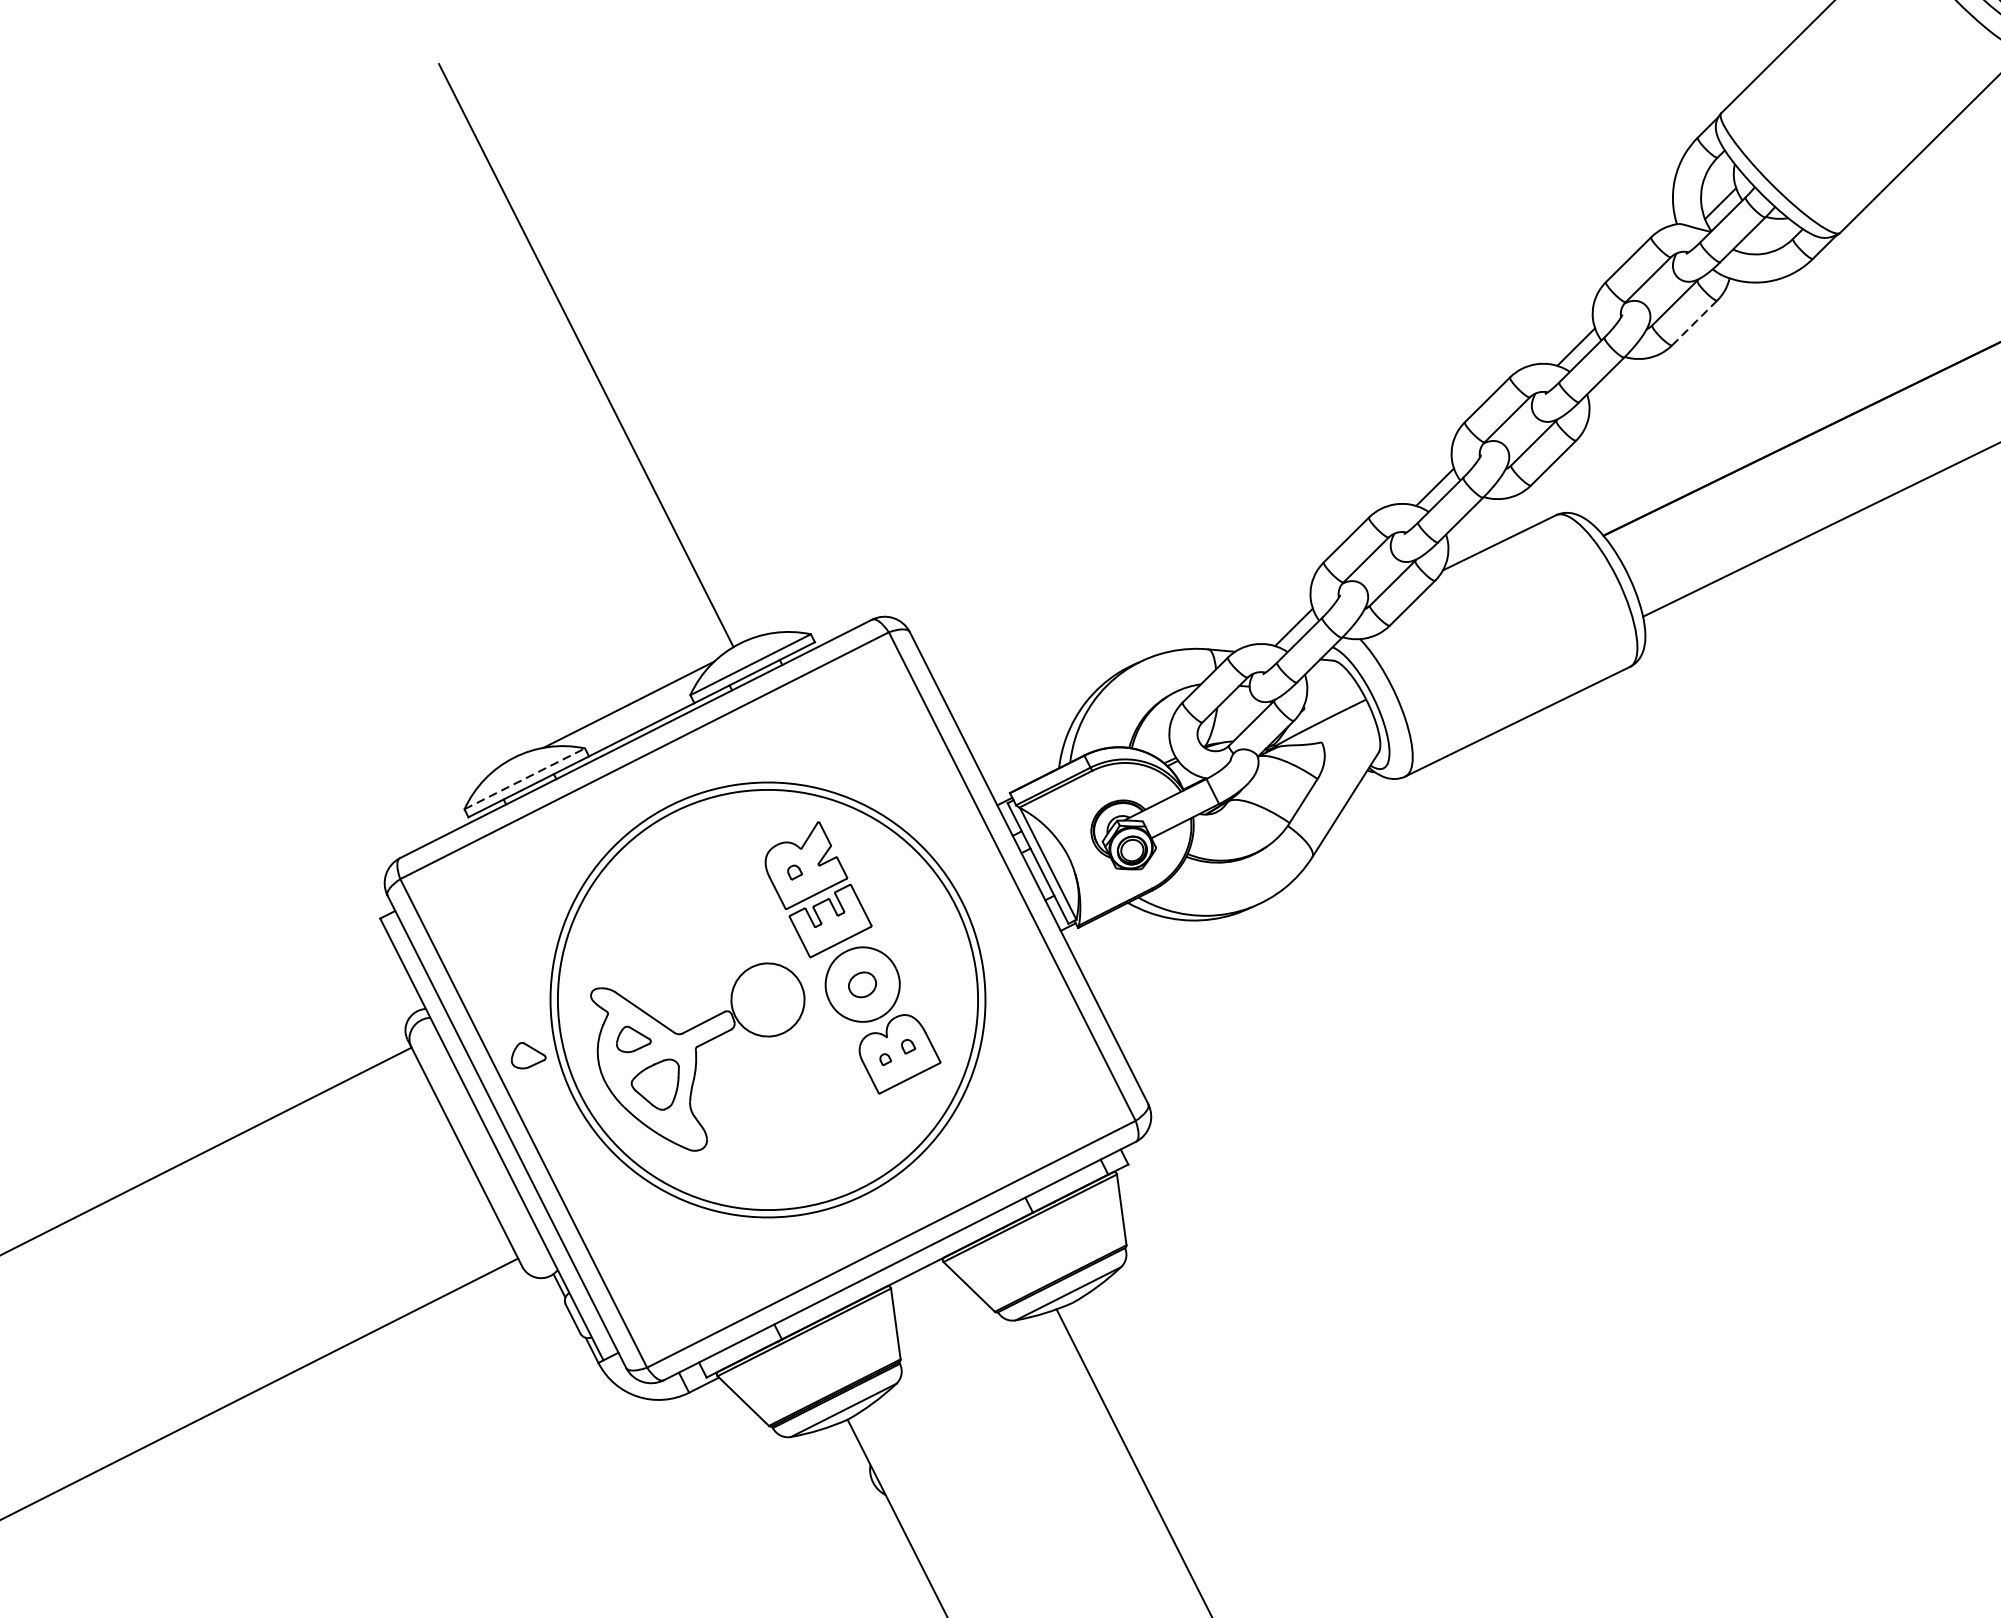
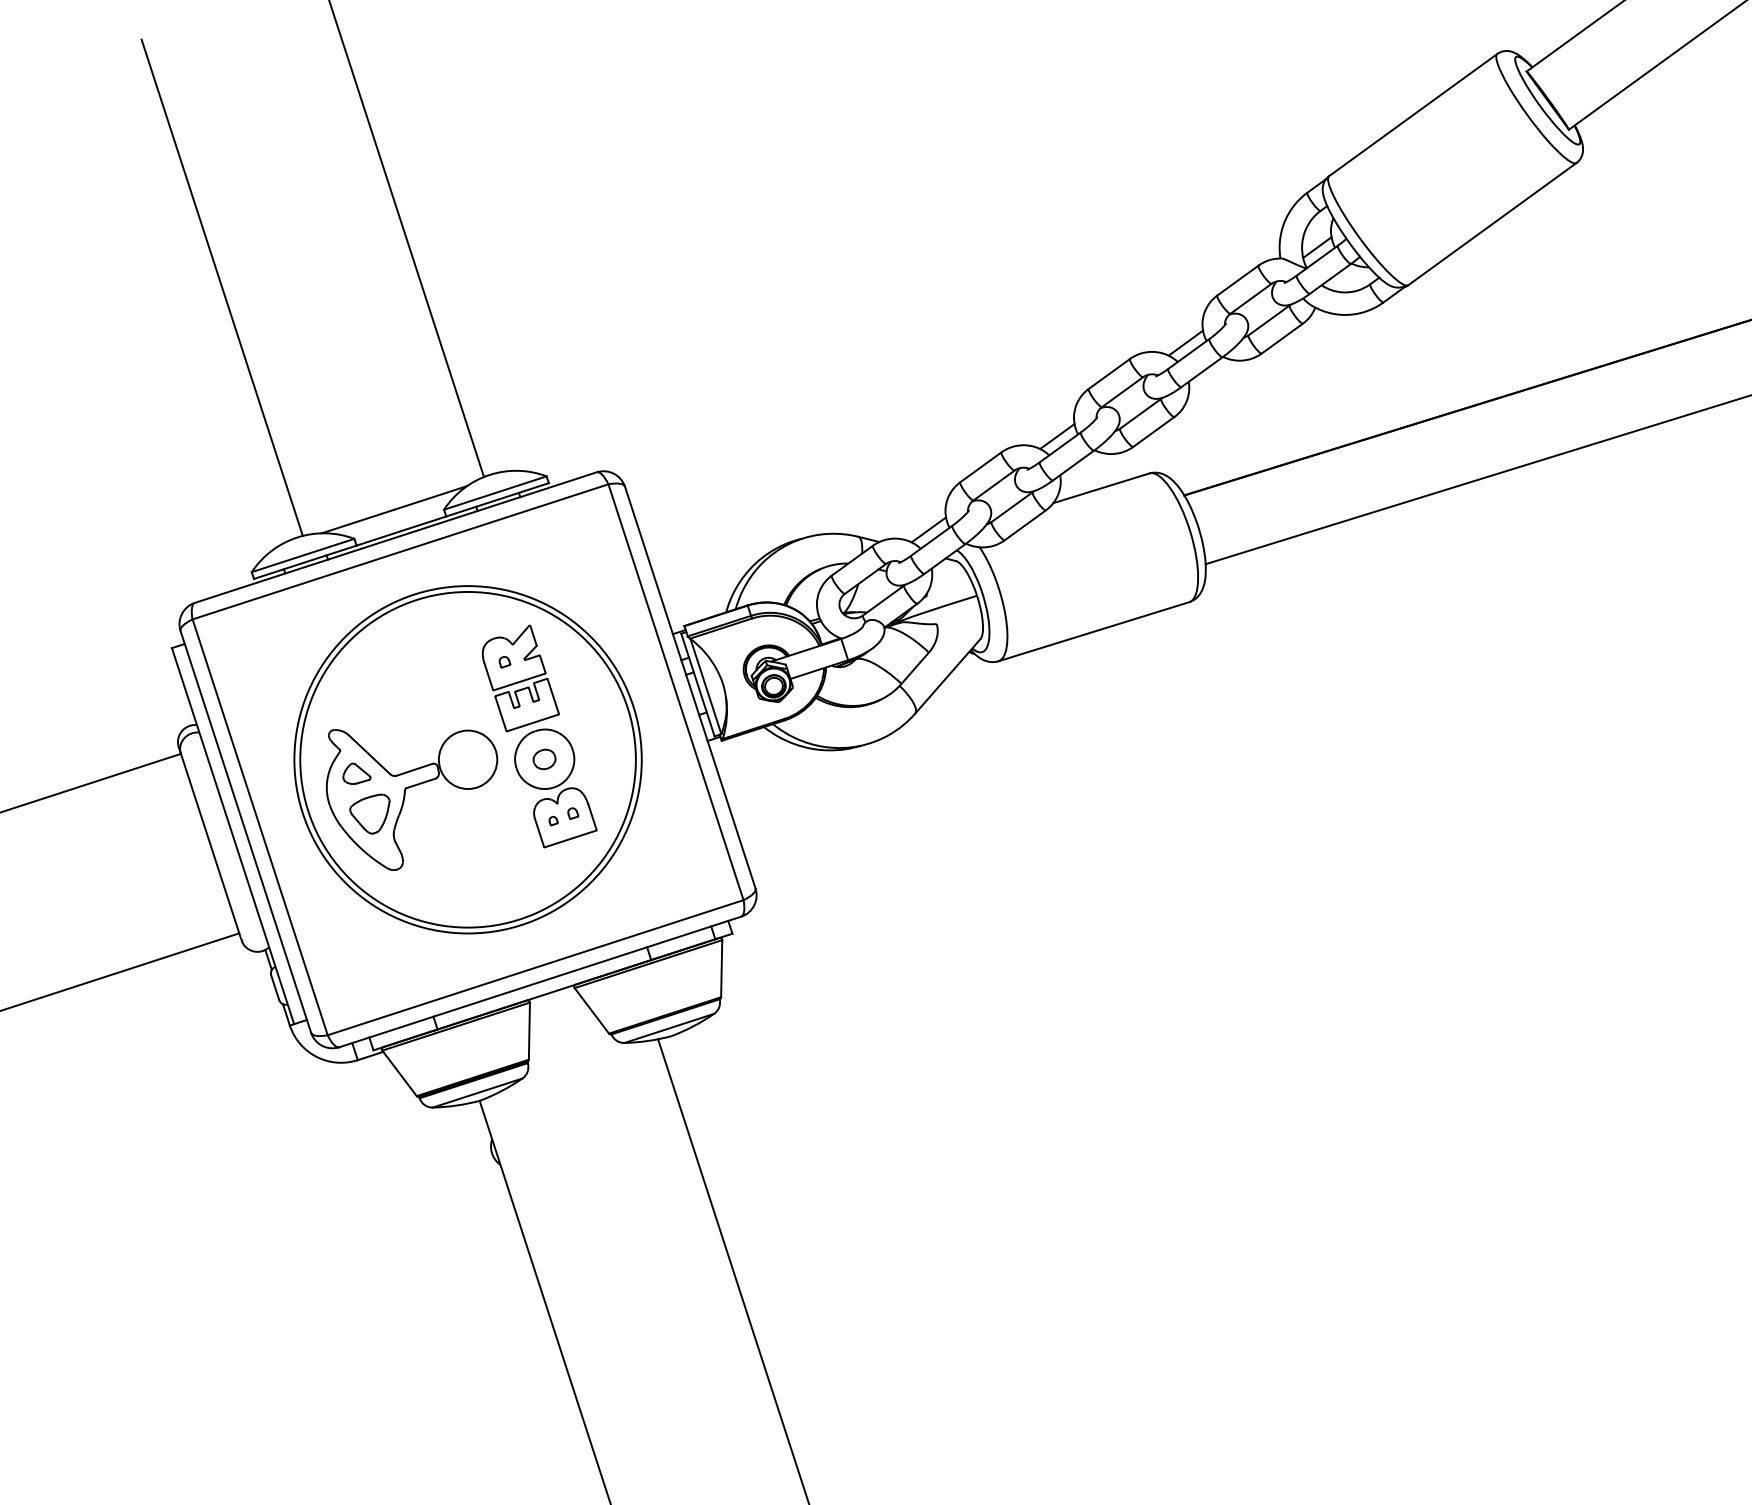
line: (1693, 322) -> (1281, 338), dashed -> solid
line: (372, 462) -> (221, 287), added
line: (525, 778) -> (303, 555), dashed -> solid
part: (527, 1054) -> (271, 773), removed

